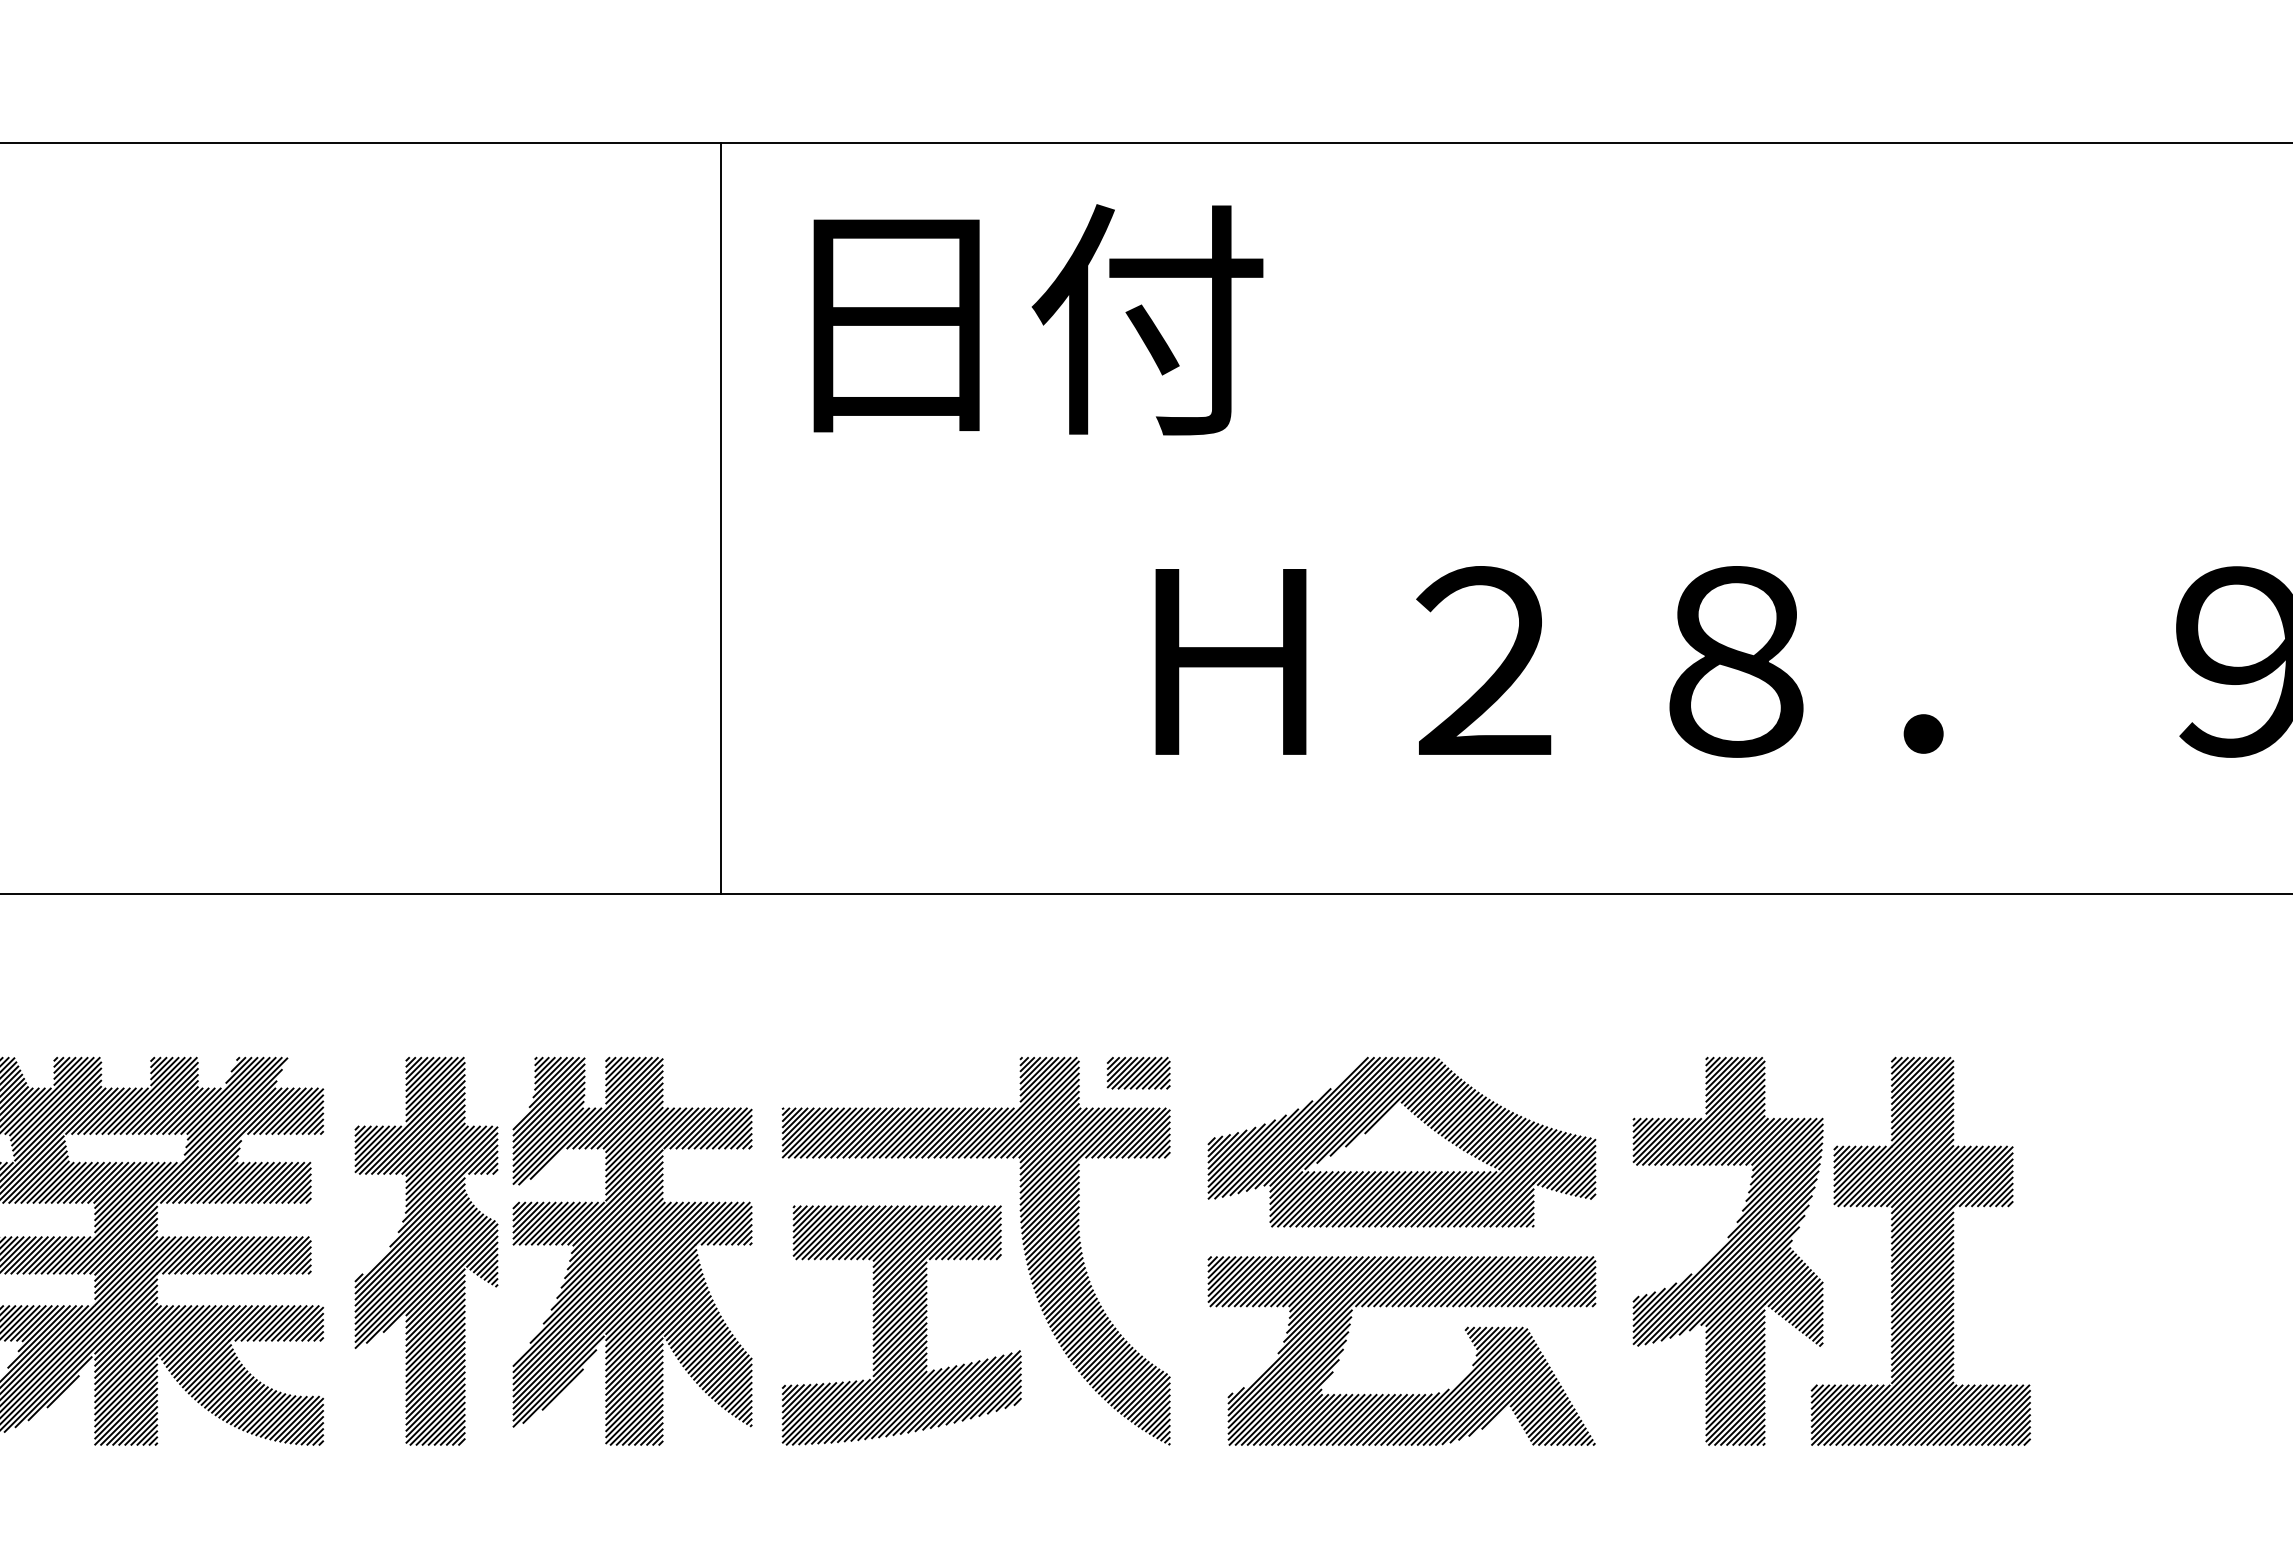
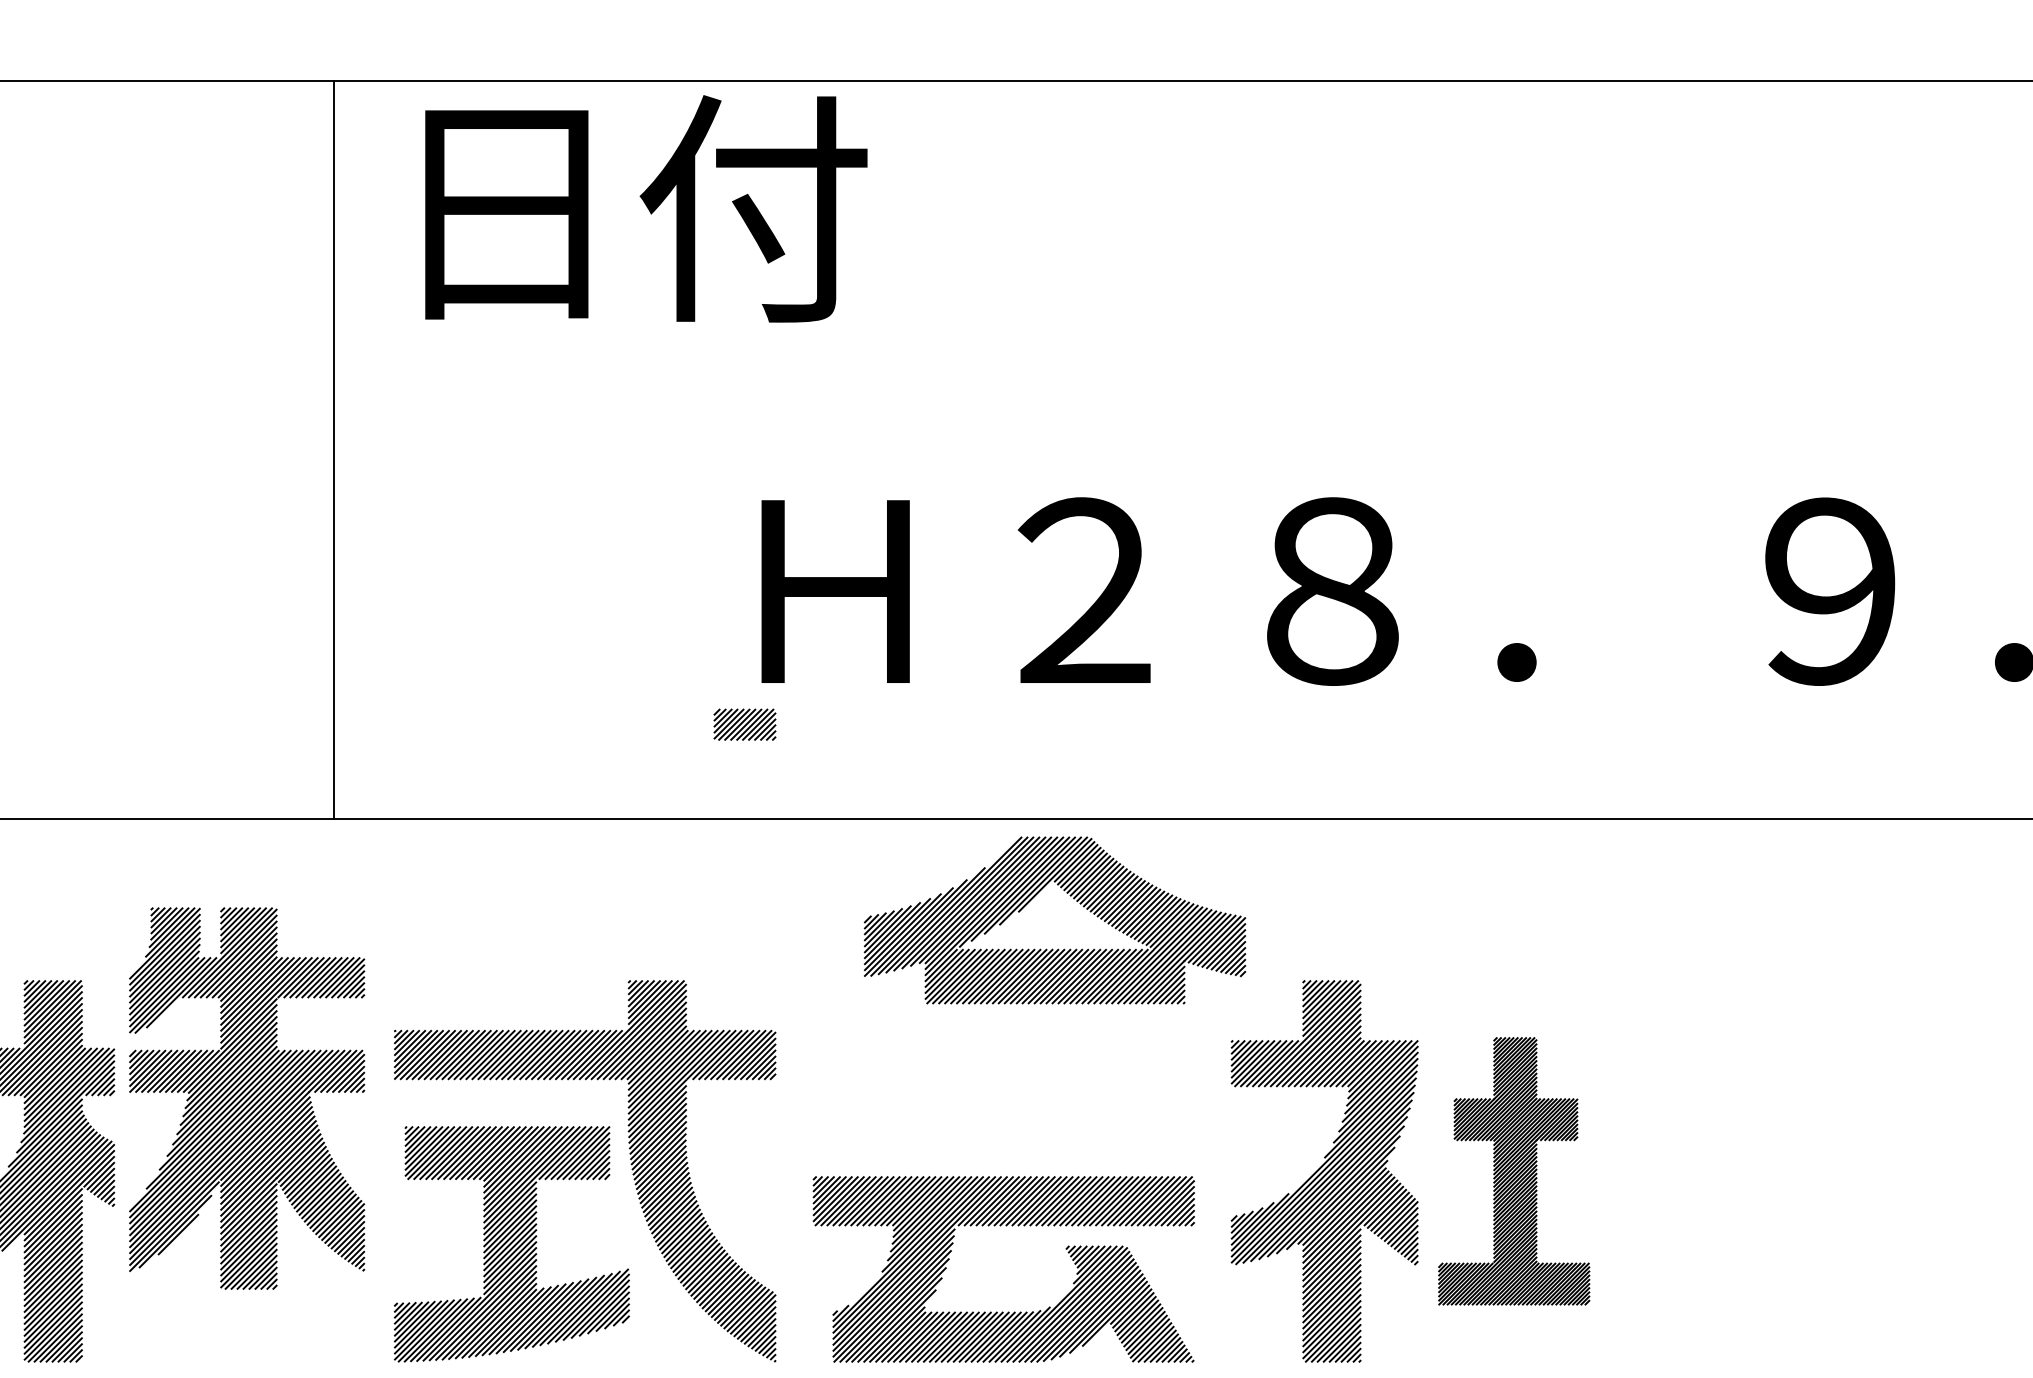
text: (1038, 319) -> (646, 208), moved
part: (1138, 1072) -> (744, 723), moved
part: (1420, 1120) -> (1073, 899), moved
part: (632, 1250) -> (247, 1097), moved
part: (1920, 1250) -> (1513, 1170), size x0.7

